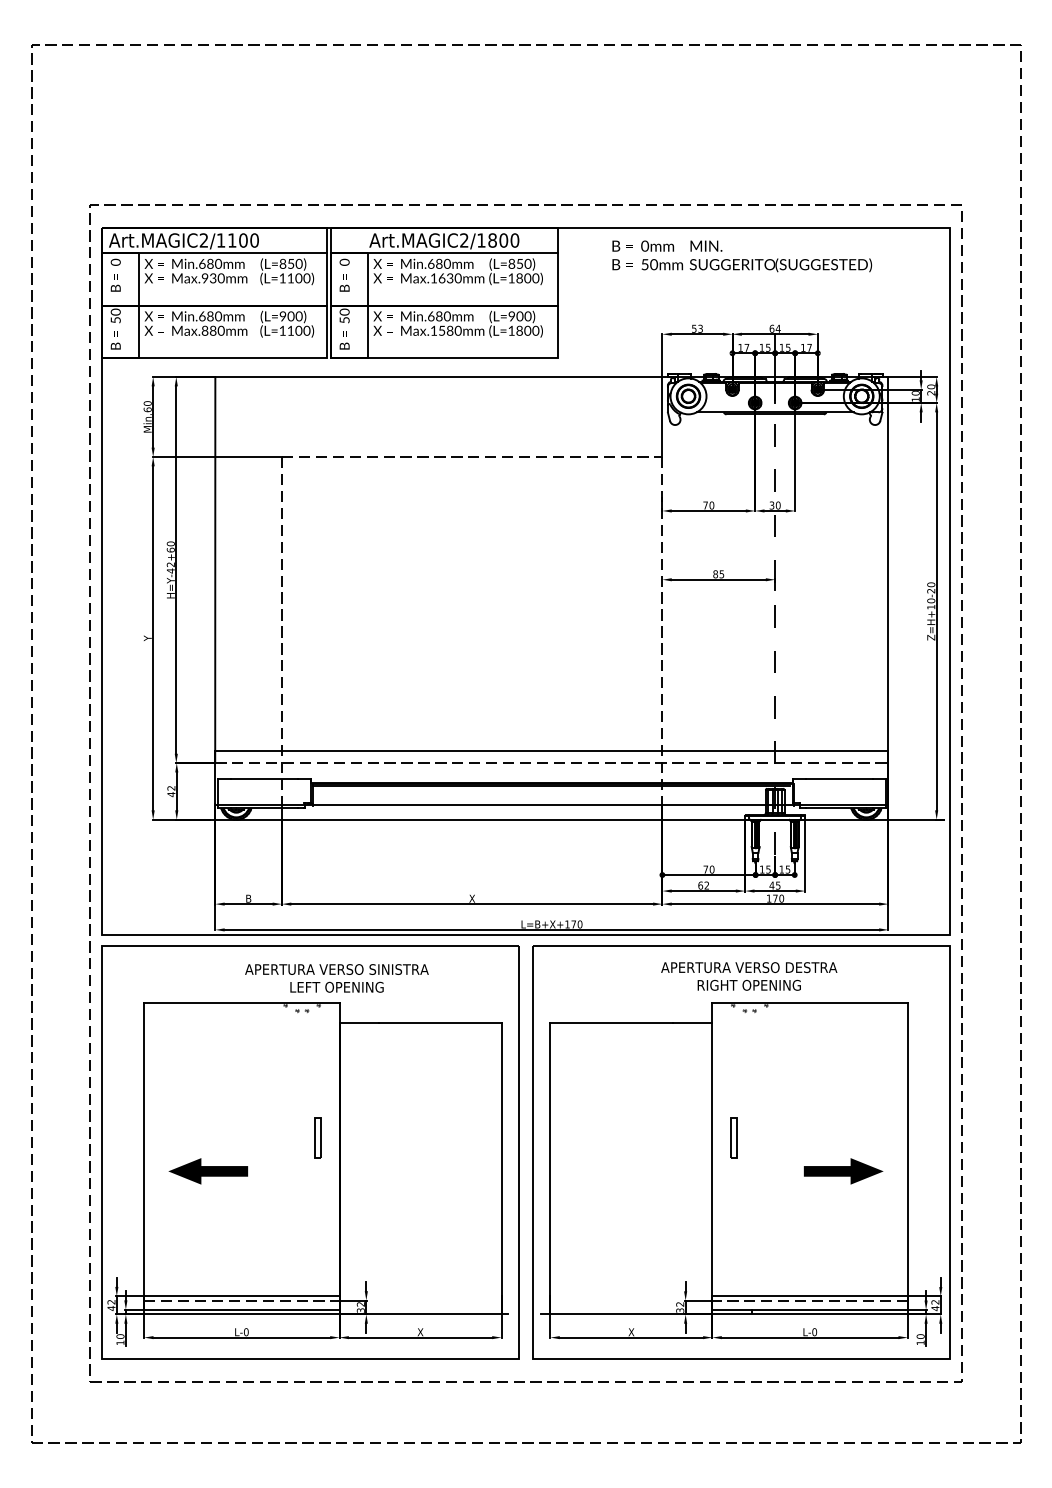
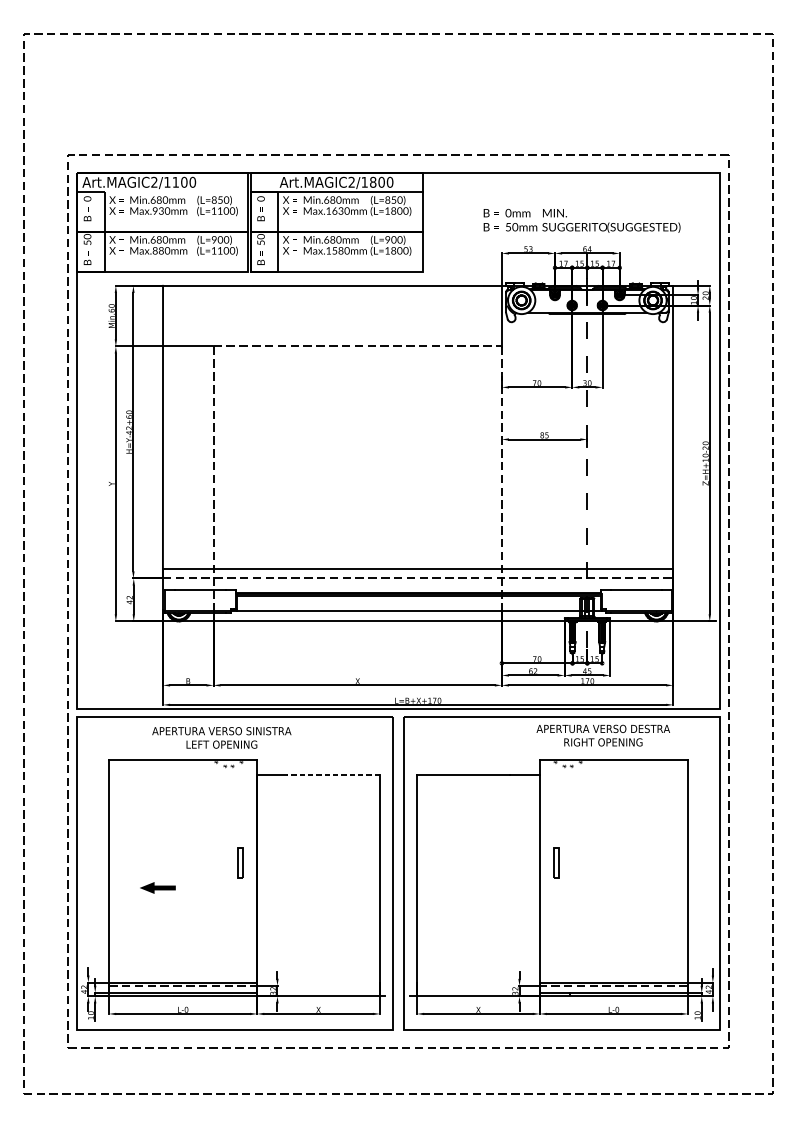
line: (214, 253) -> (162, 192), removed
text: (742, 256) -> (582, 221), moved
text: (749, 976) -> (603, 735), moved
text: (336, 978) -> (221, 737), moved
line: (439, 1022) -> (332, 775), solid -> dashed
part: (208, 1171) -> (157, 888), size x0.6
part: (843, 1171) -> (639, 888), removed

